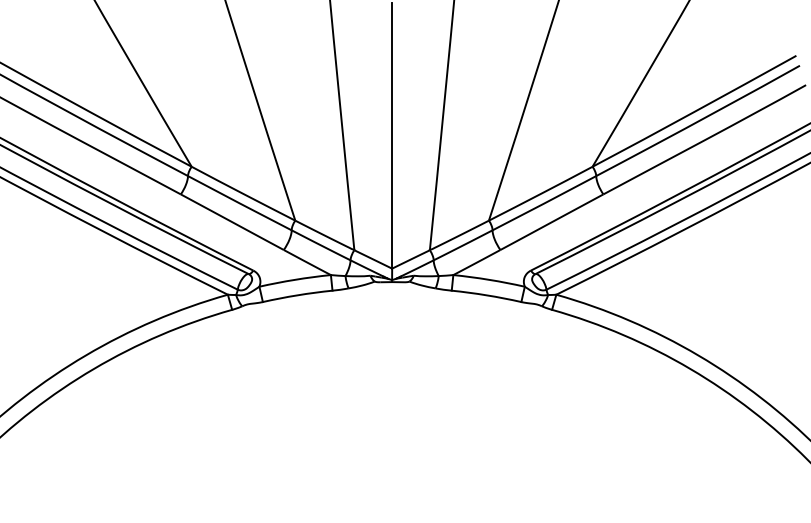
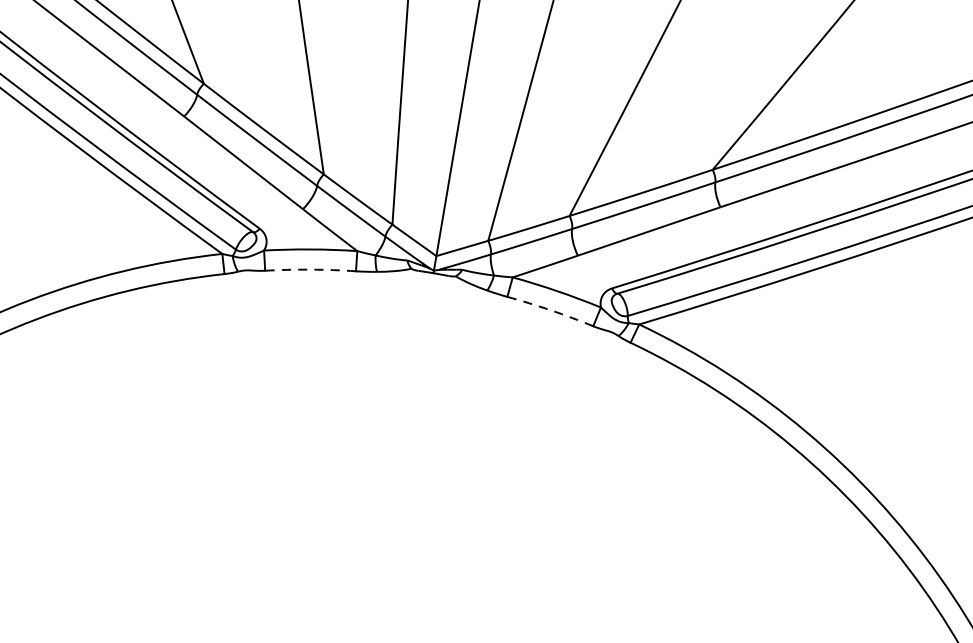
arc: (297, 295) -> (310, 269), solid -> dashed
arc: (486, 295) -> (550, 310), solid -> dashed

